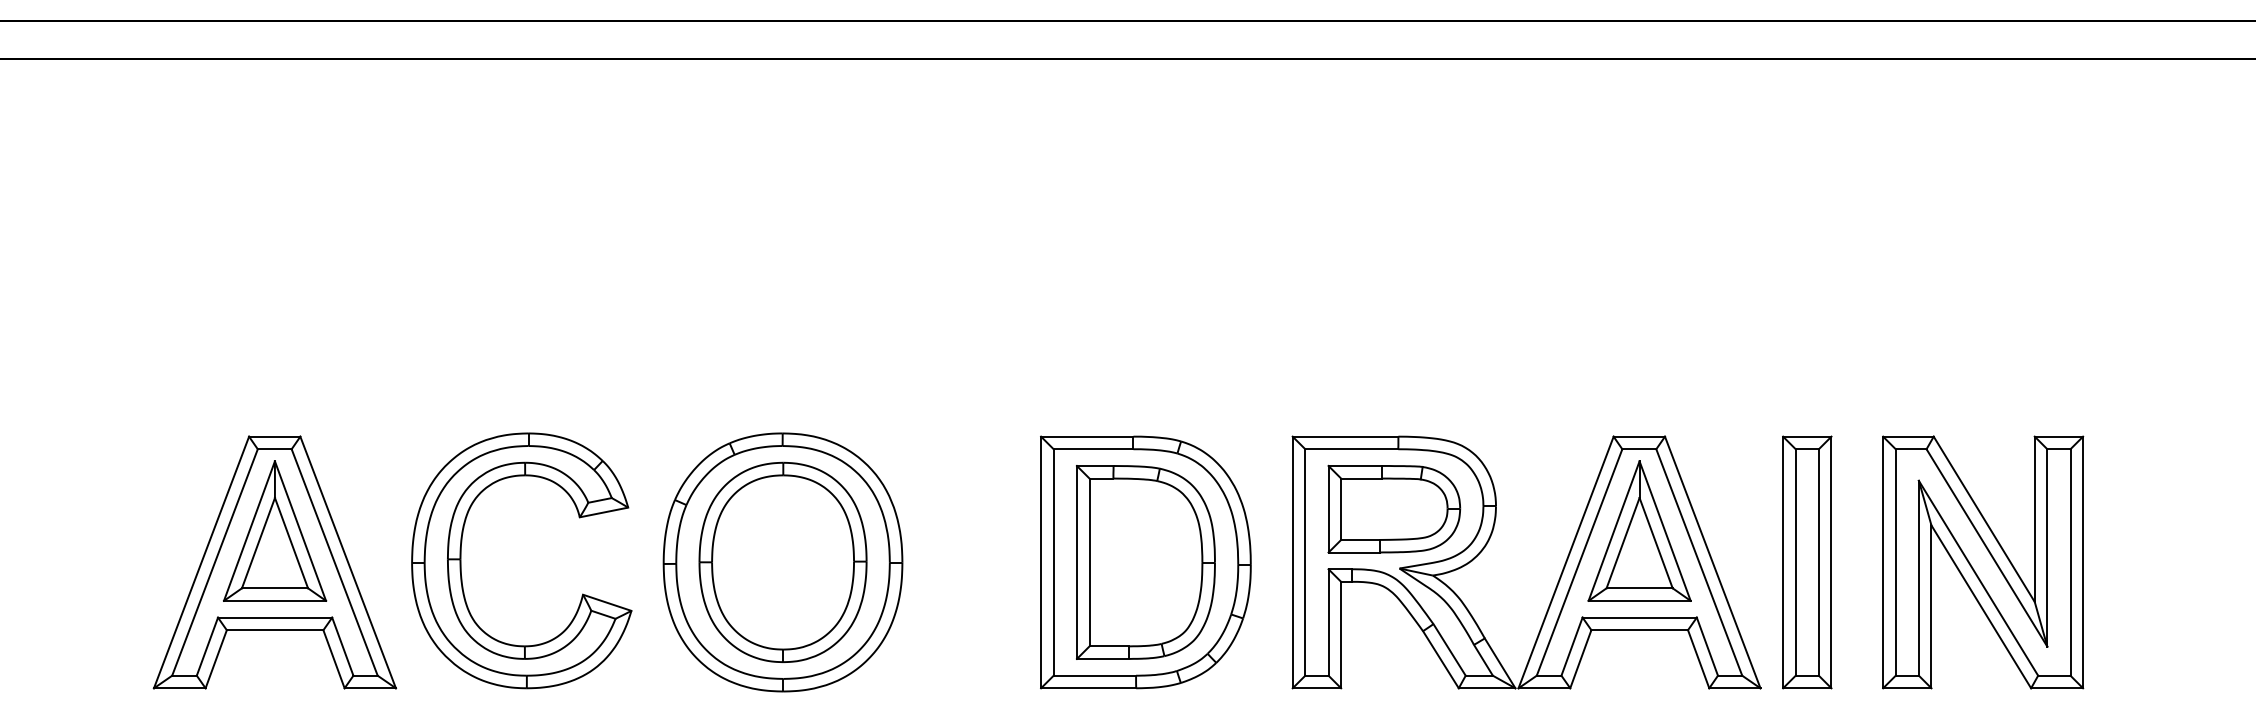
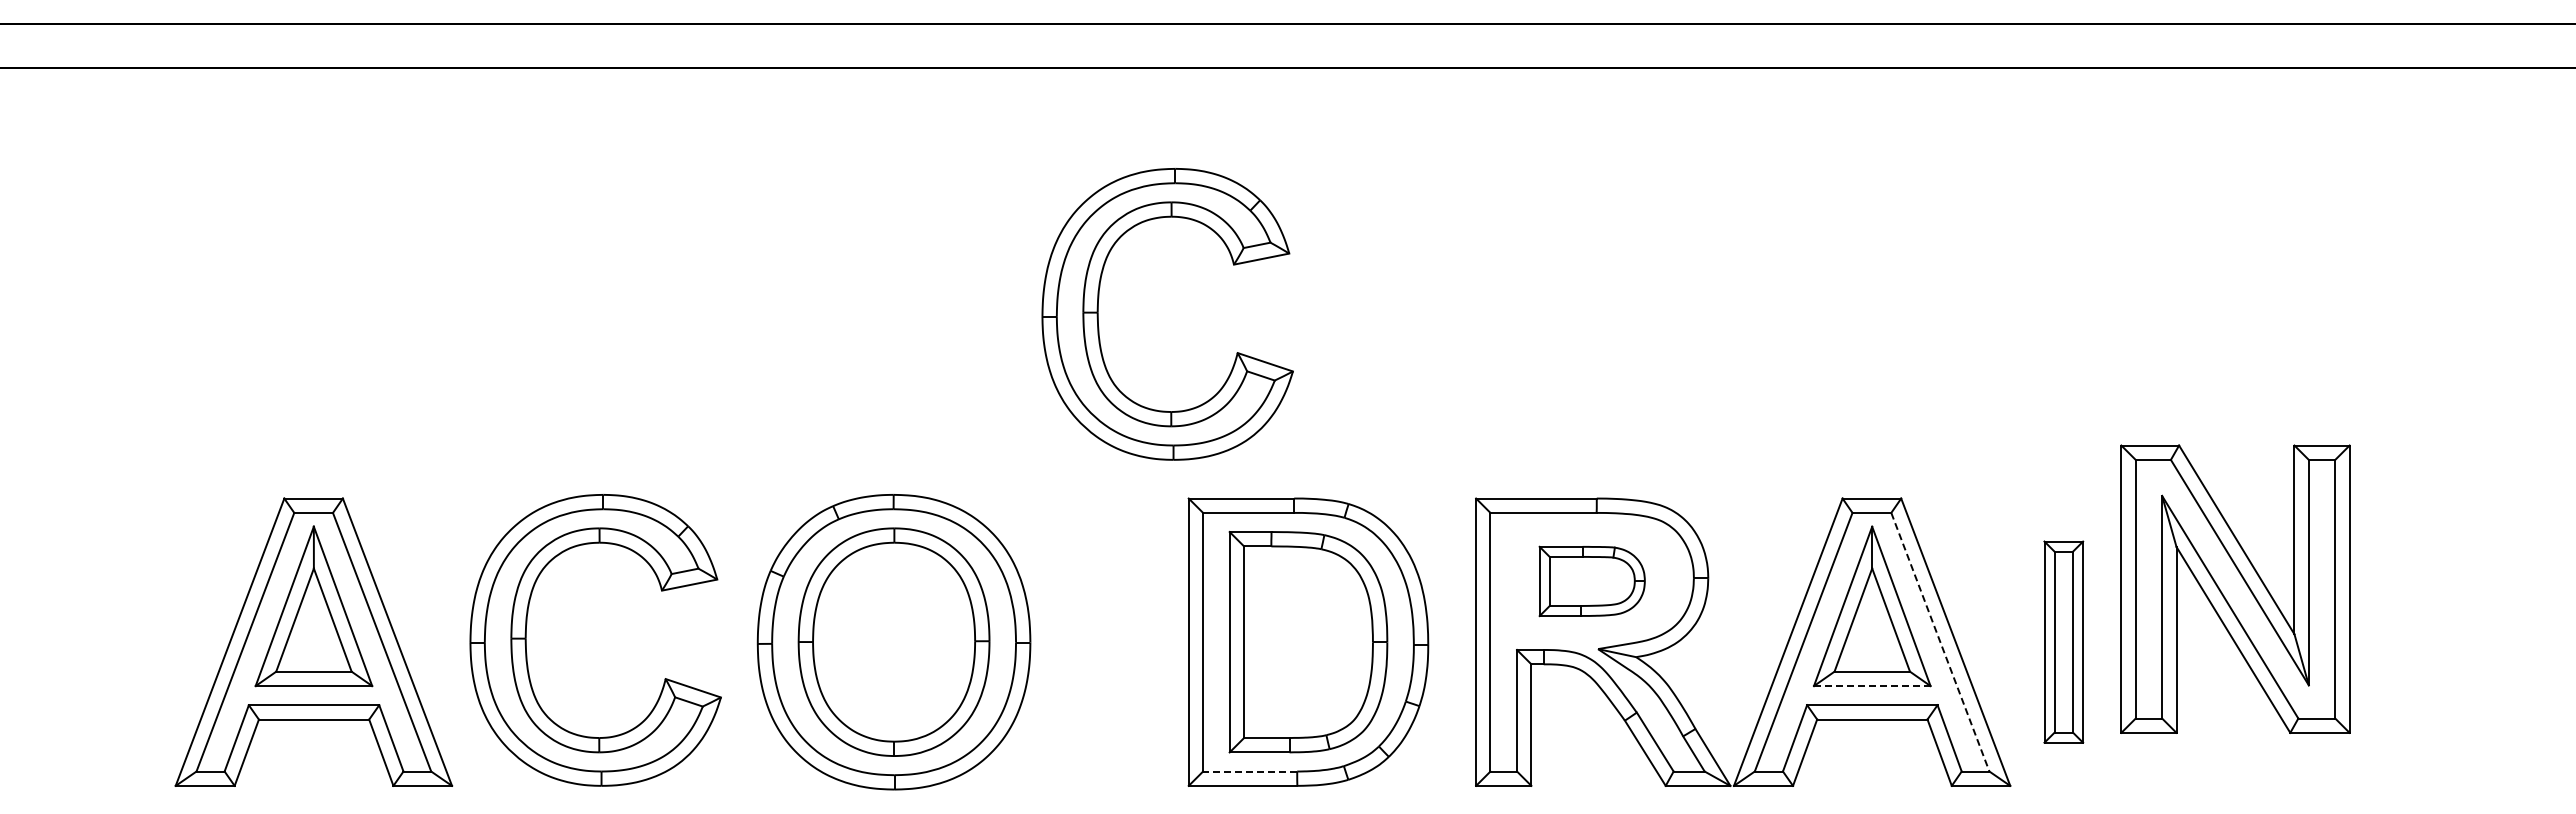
part: (962, 275) -> (1098, 314), added
part: (1394, 509) -> (1592, 581), size x0.7
part: (1807, 561) -> (2063, 641), size x0.7
part: (1983, 561) -> (2235, 588), moved
line: (1699, 562) -> (1940, 642), solid -> dashed
line: (1639, 601) -> (1872, 686), solid -> dashed
line: (1094, 675) -> (1249, 771), solid -> dashed

